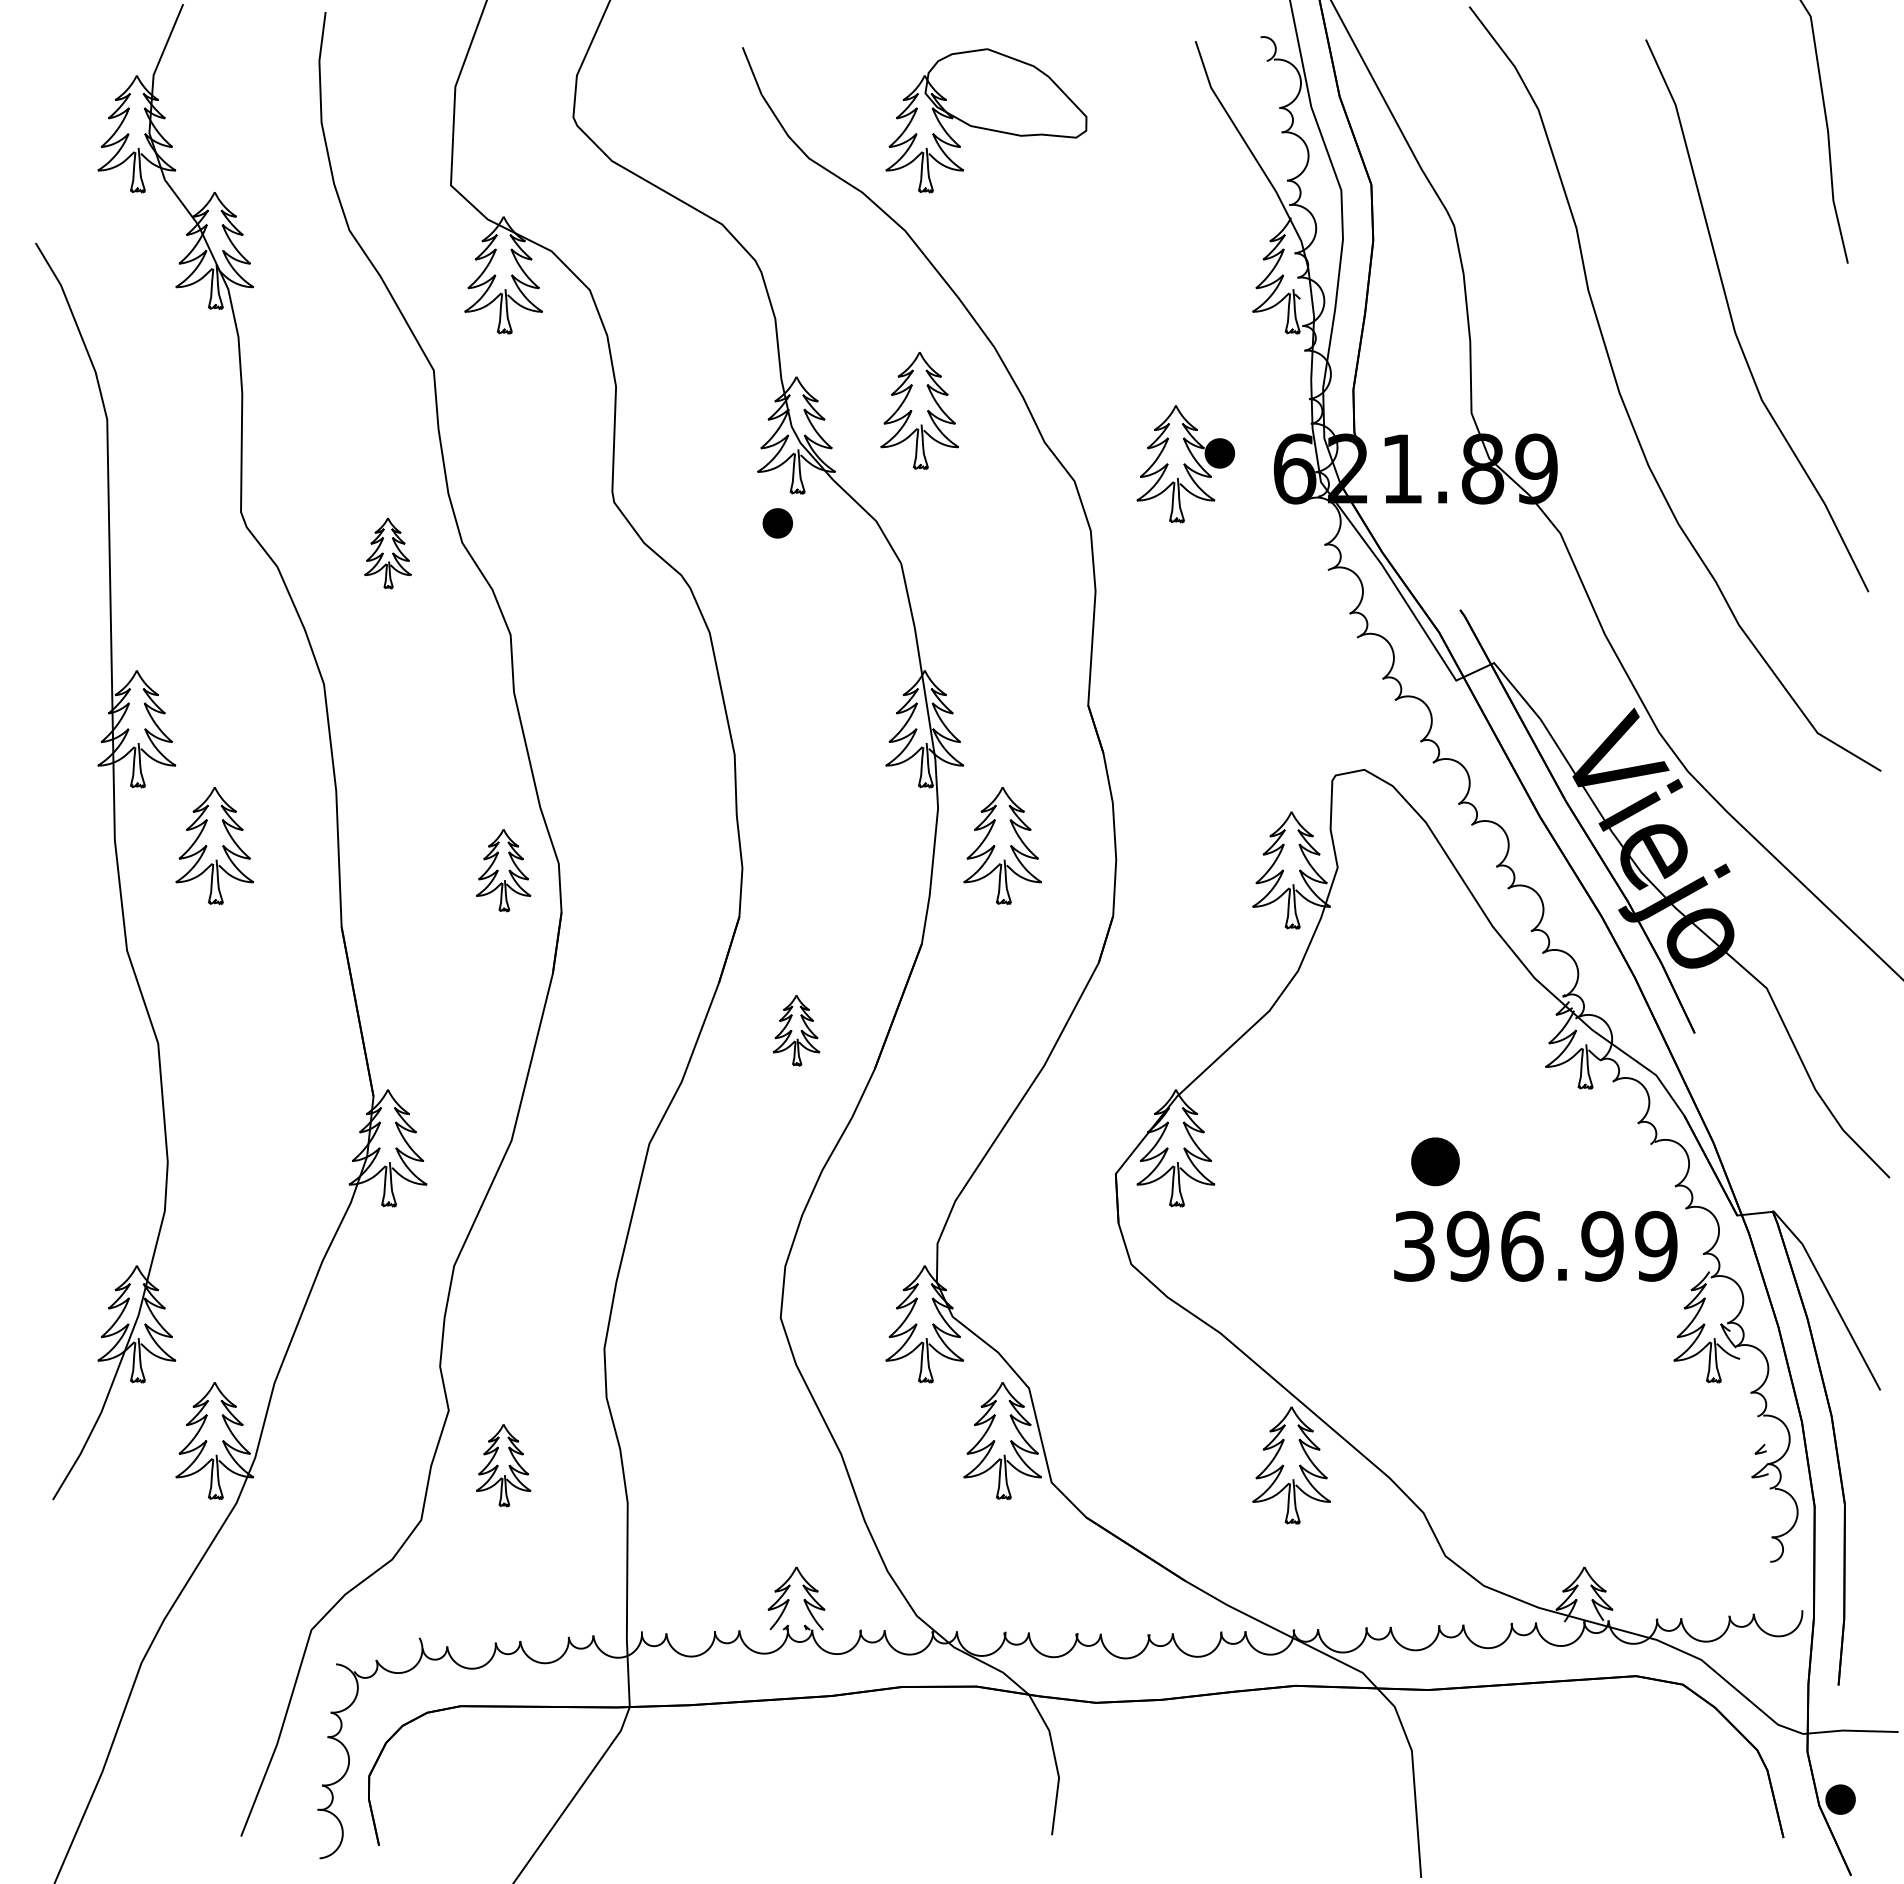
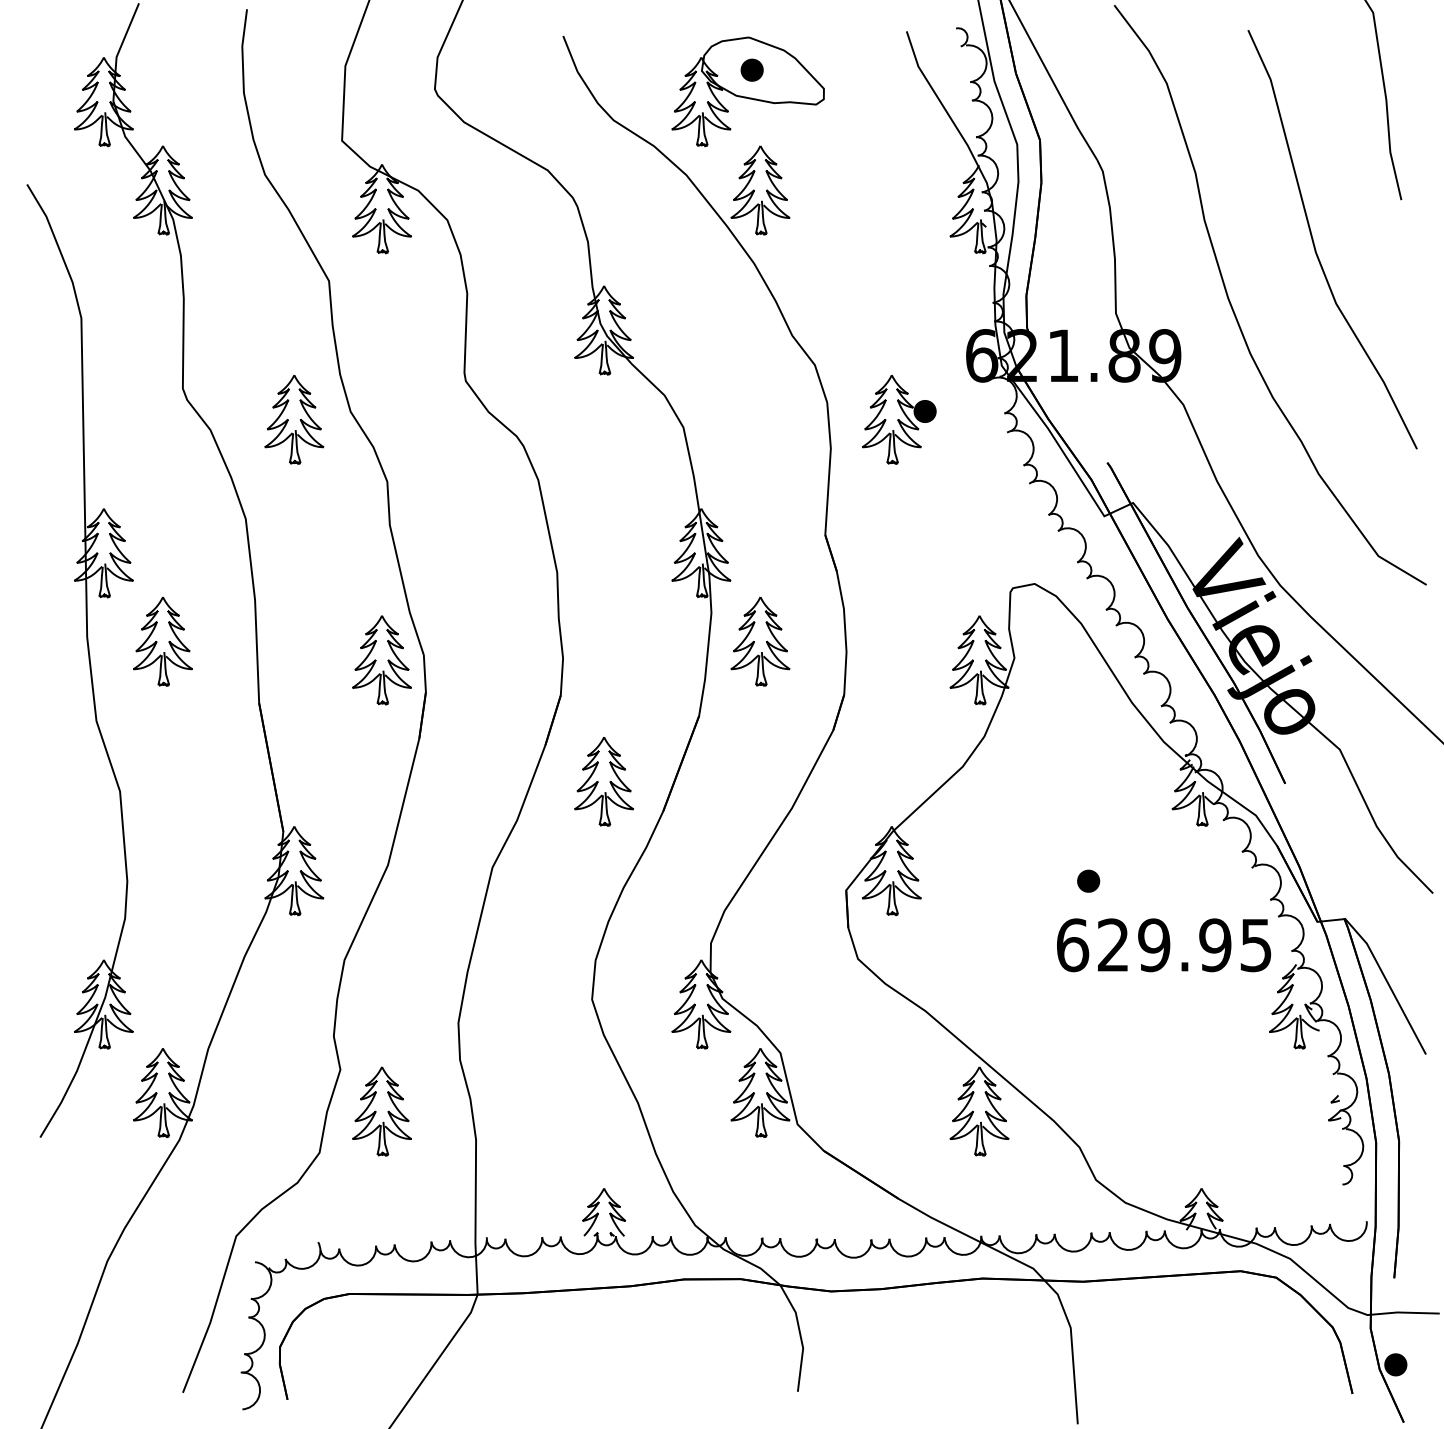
part: (919, 410) -> (760, 190), moved
part: (1185, 464) -> (899, 419), moved
part: (777, 523) -> (751, 70), moved
part: (387, 553) -> (293, 419), size x1.67
part: (503, 870) -> (381, 660), size x1.43
part: (796, 1030) -> (604, 781), size x1.67
part: (1435, 1161) -> (1088, 880), size x0.62
text: (1535, 1245) -> (1164, 944), 396.99 -> 629.95
part: (503, 1465) -> (381, 1111), size x1.43

